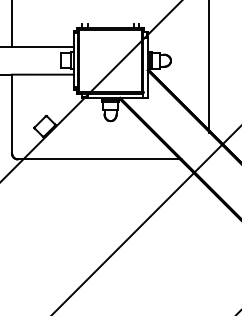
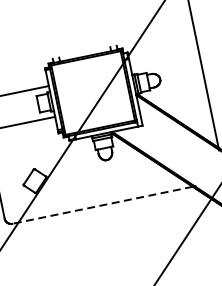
line: (98, 159) -> (102, 205), solid -> dashed

